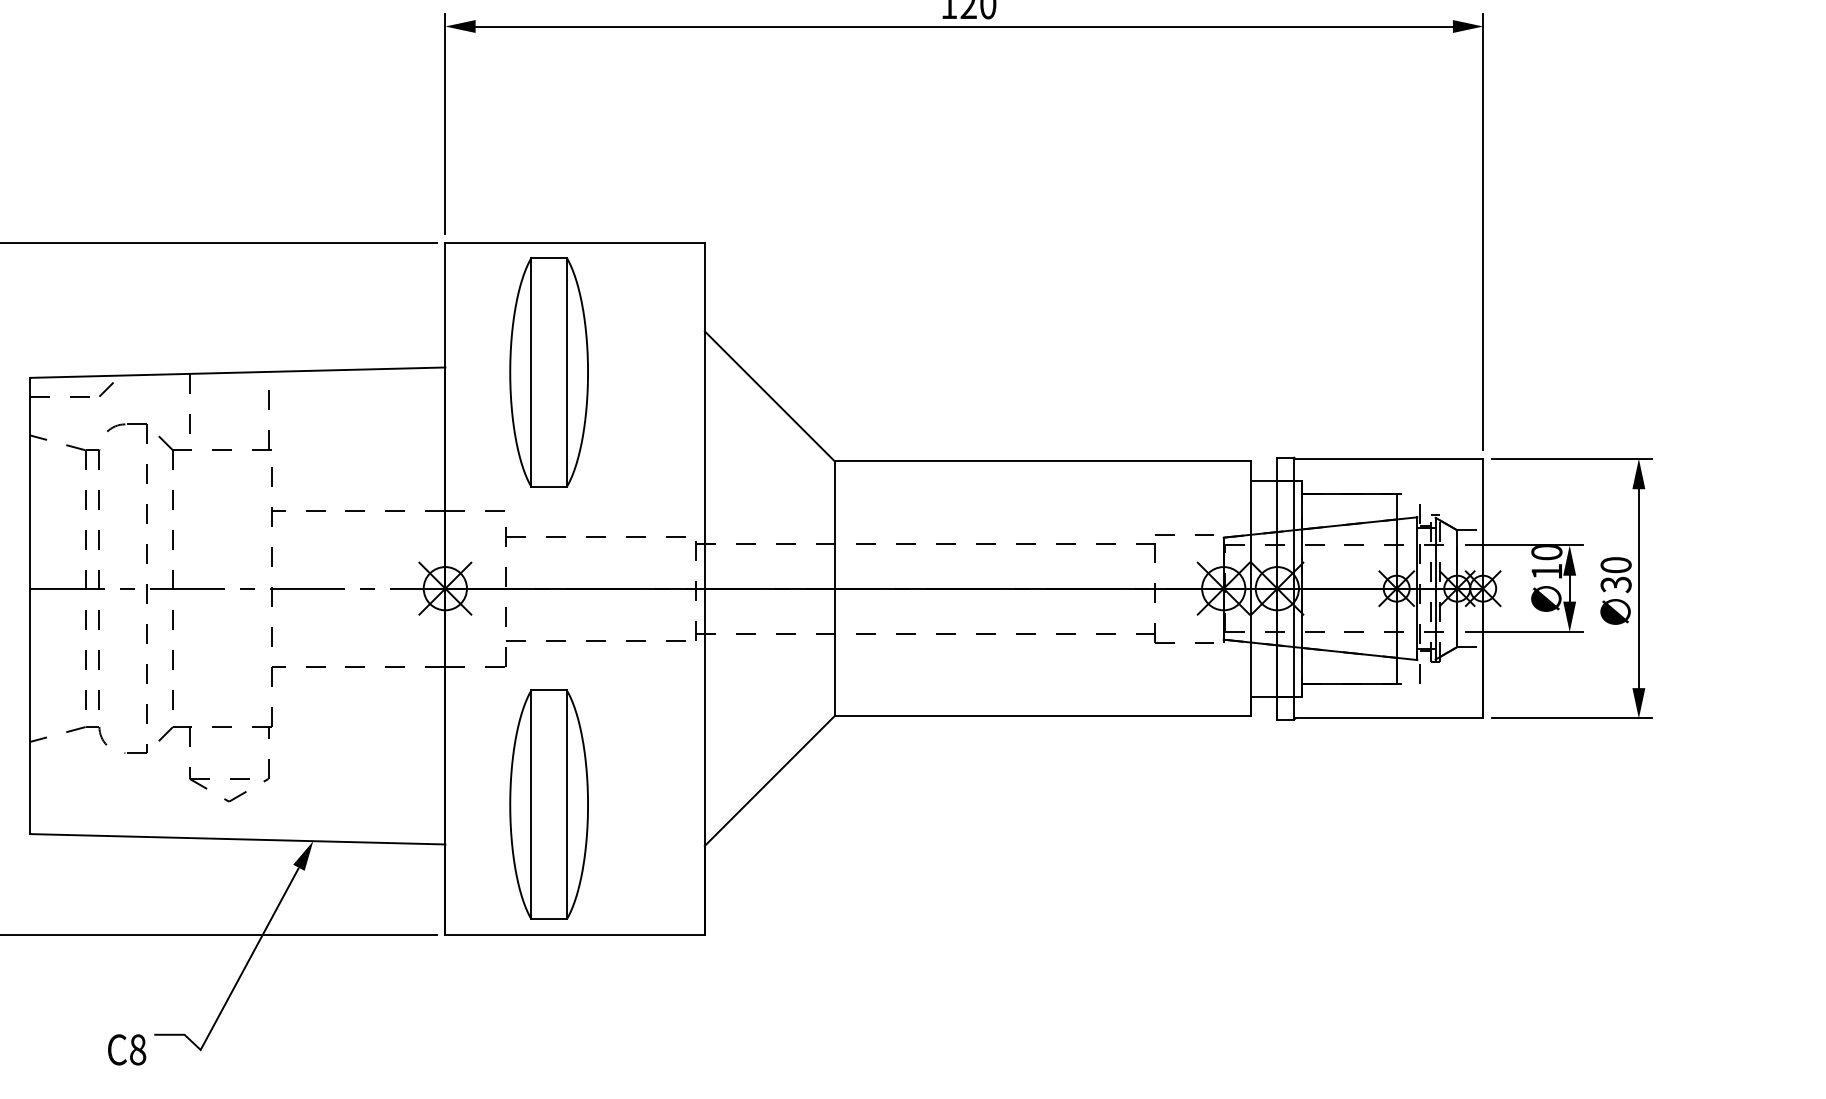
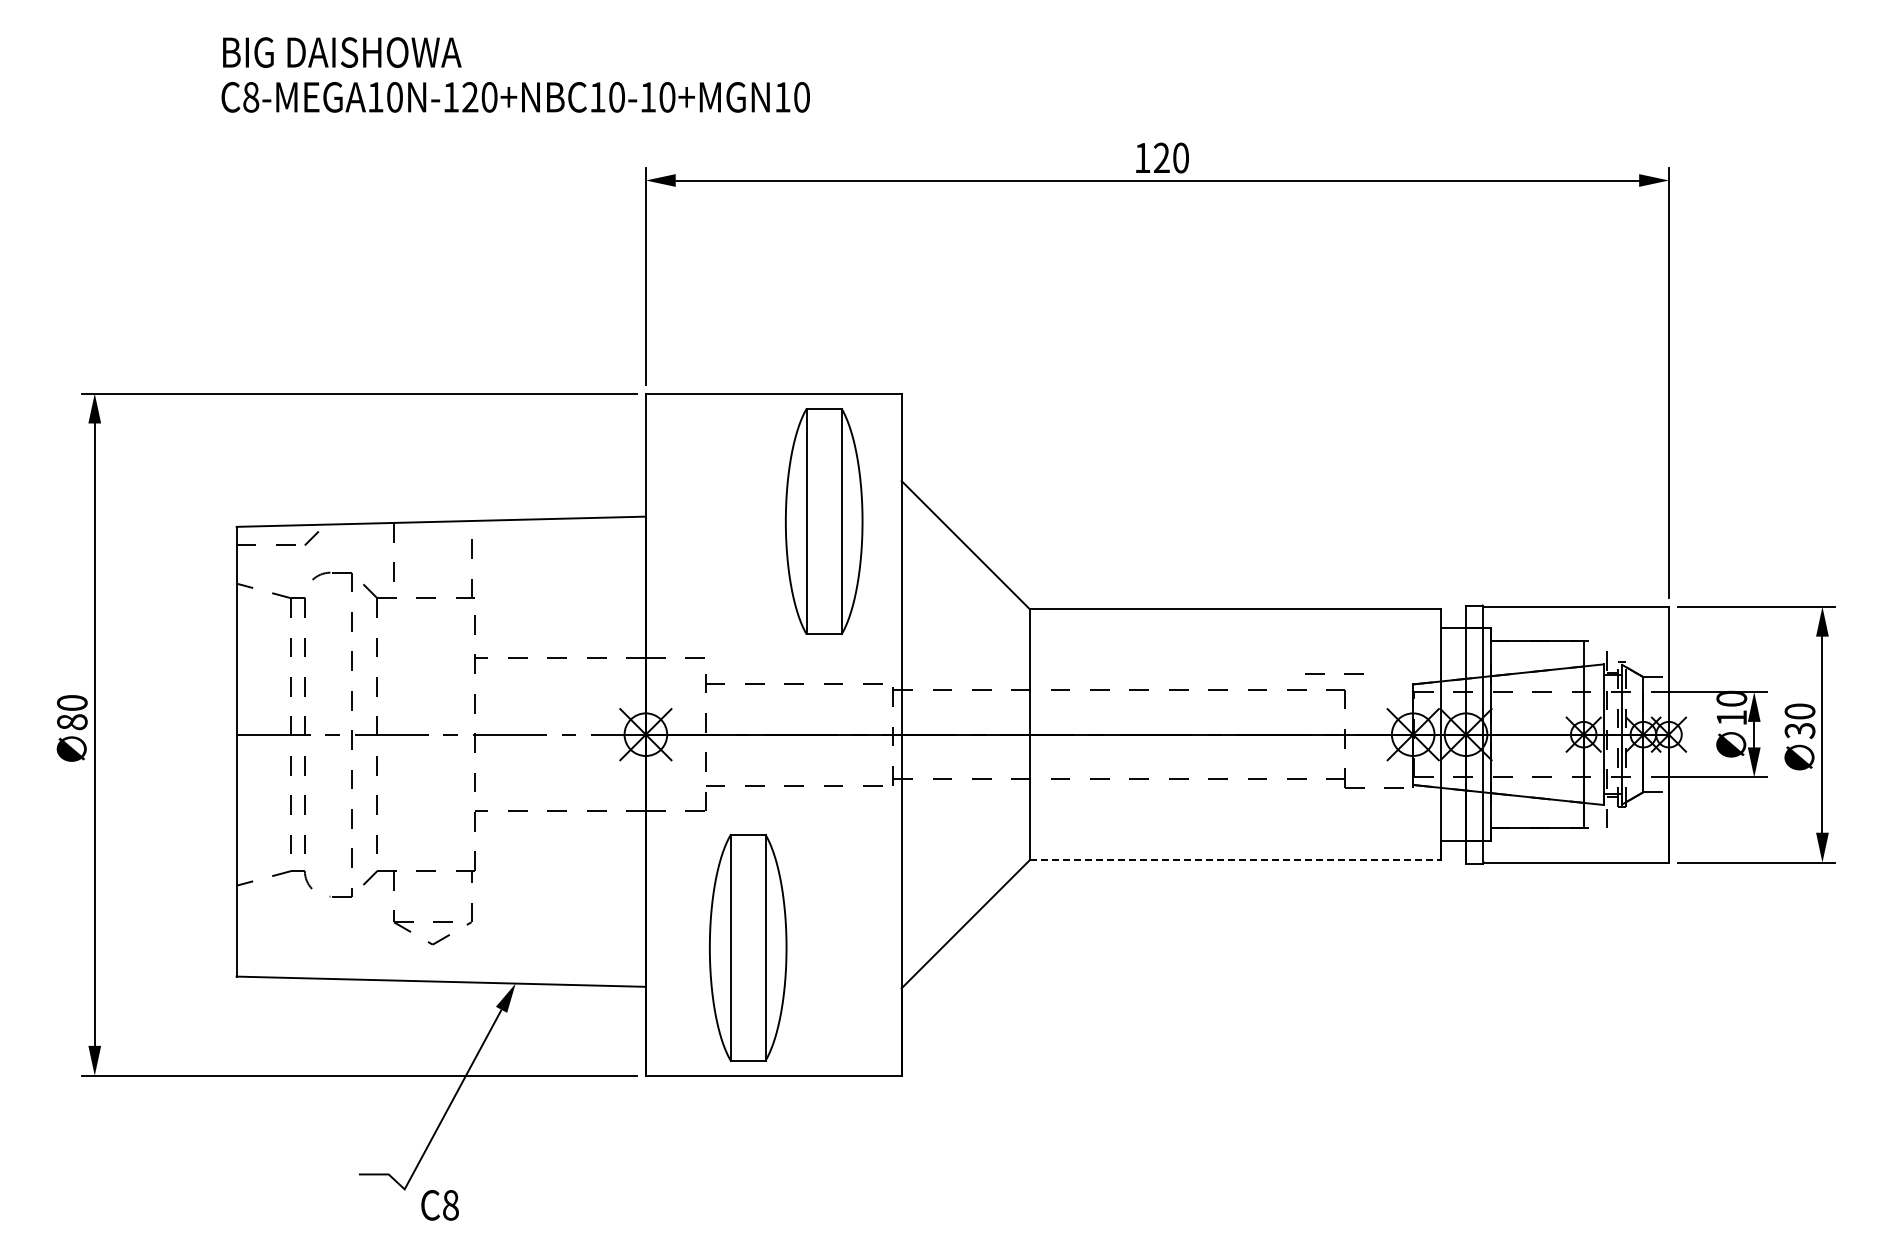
part: (549, 372) -> (824, 521), moved
line: (1174, 533) -> (1324, 673), moved
line: (1043, 716) -> (1235, 860), solid -> dashed
text: (126, 1050) -> (439, 1205), moved

